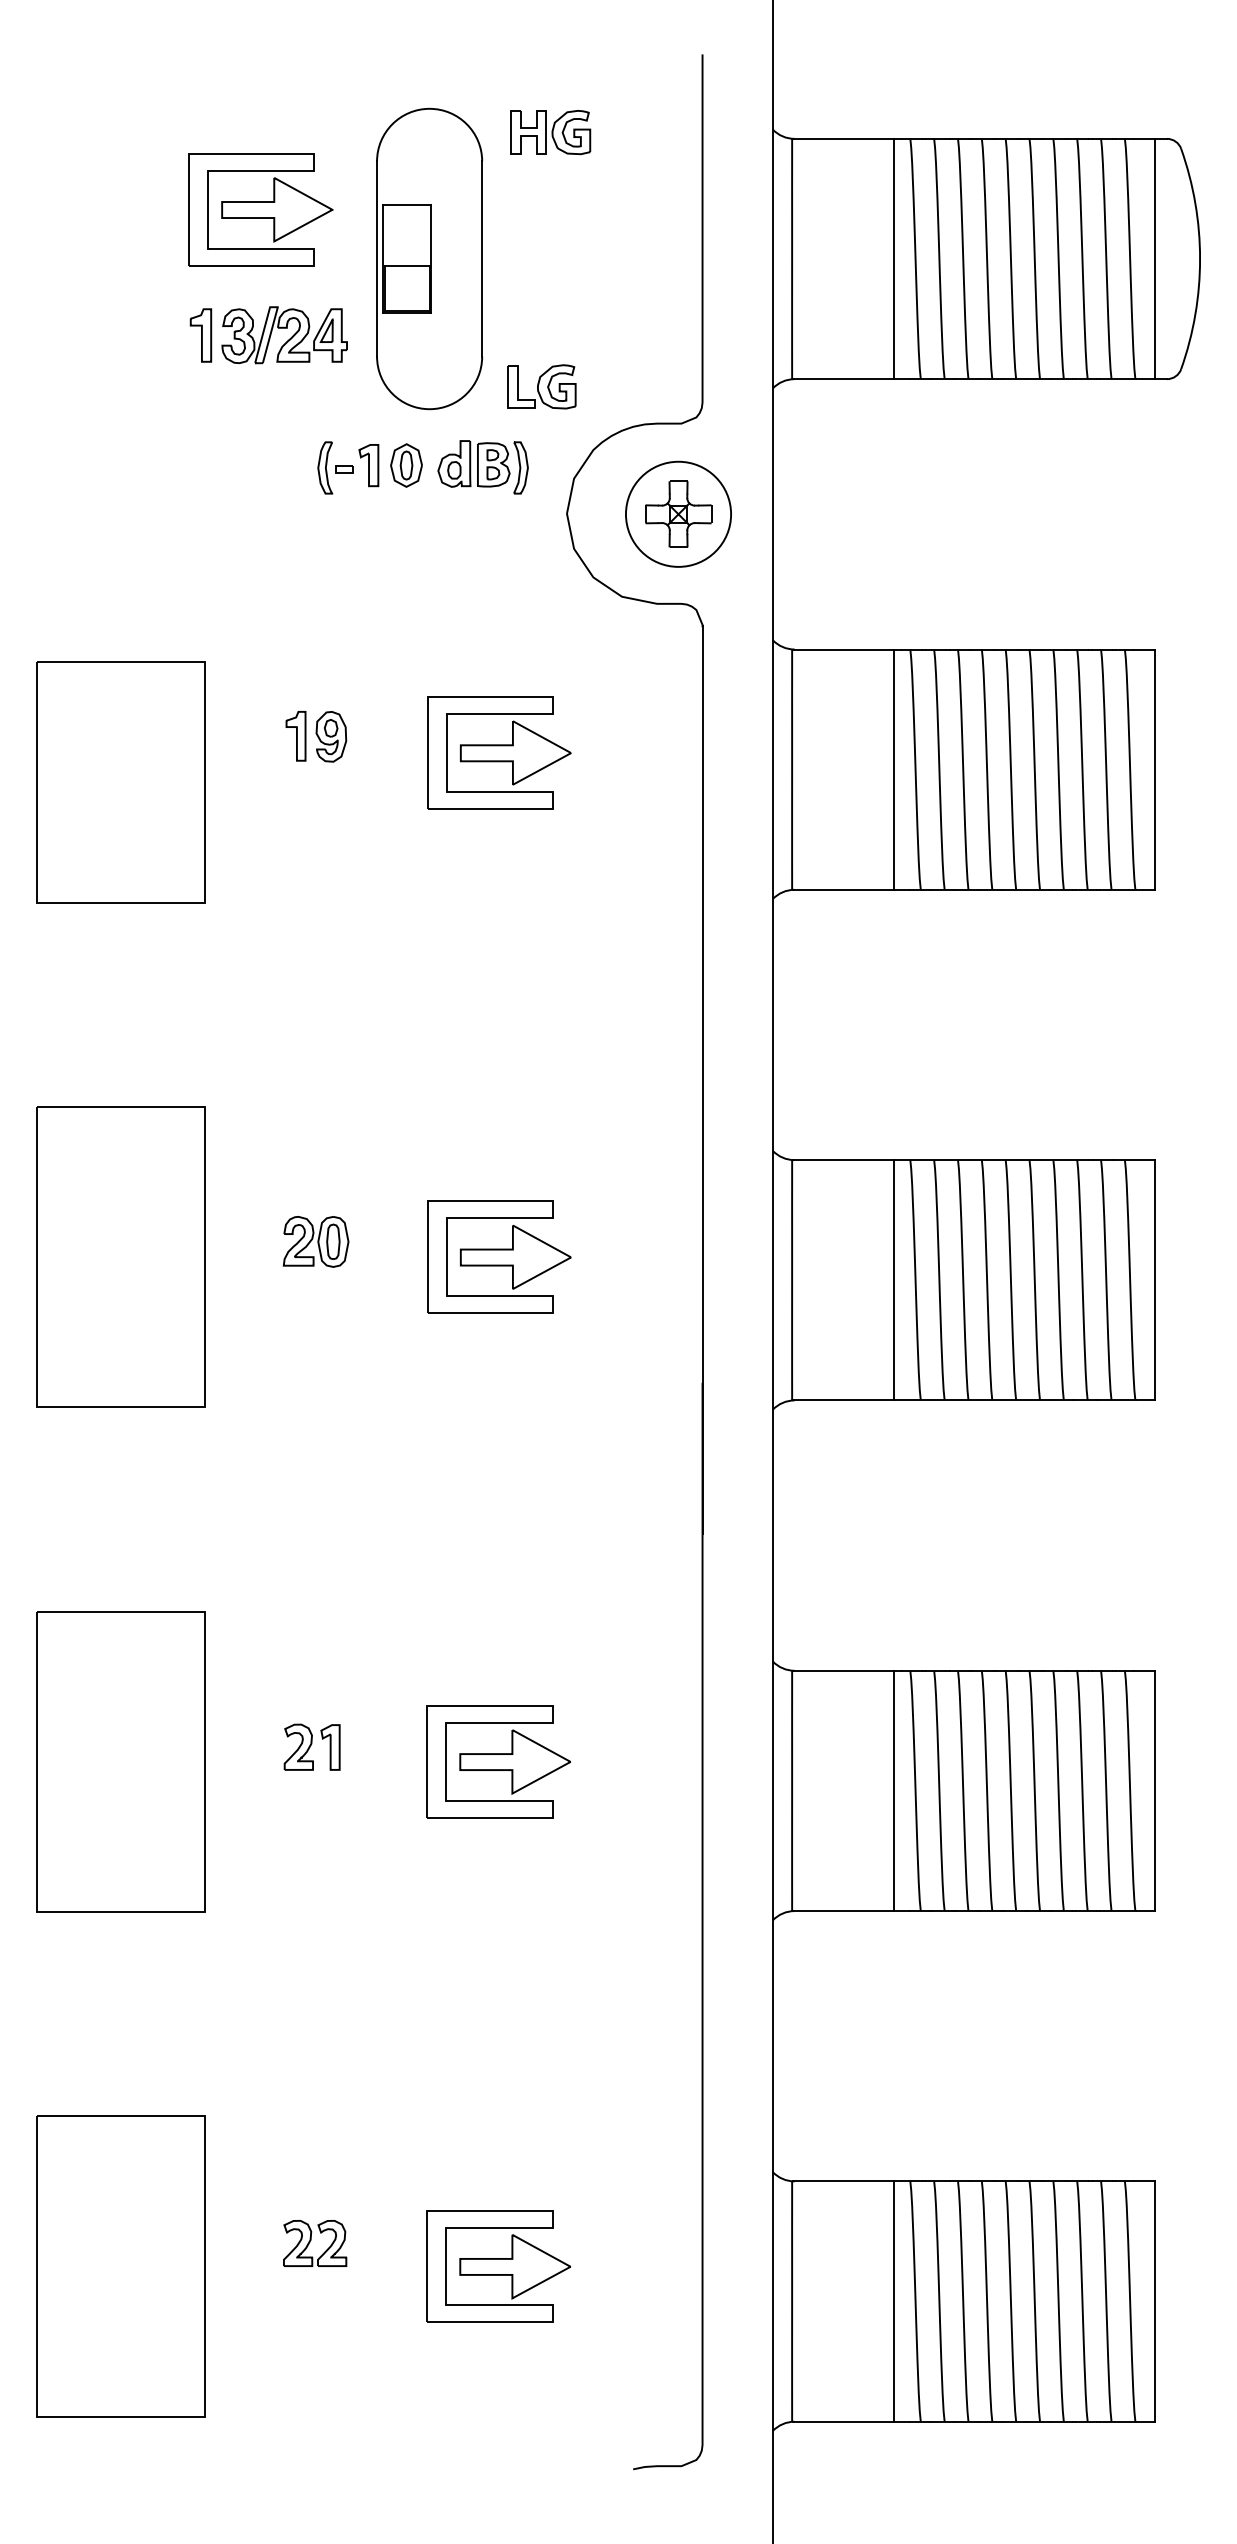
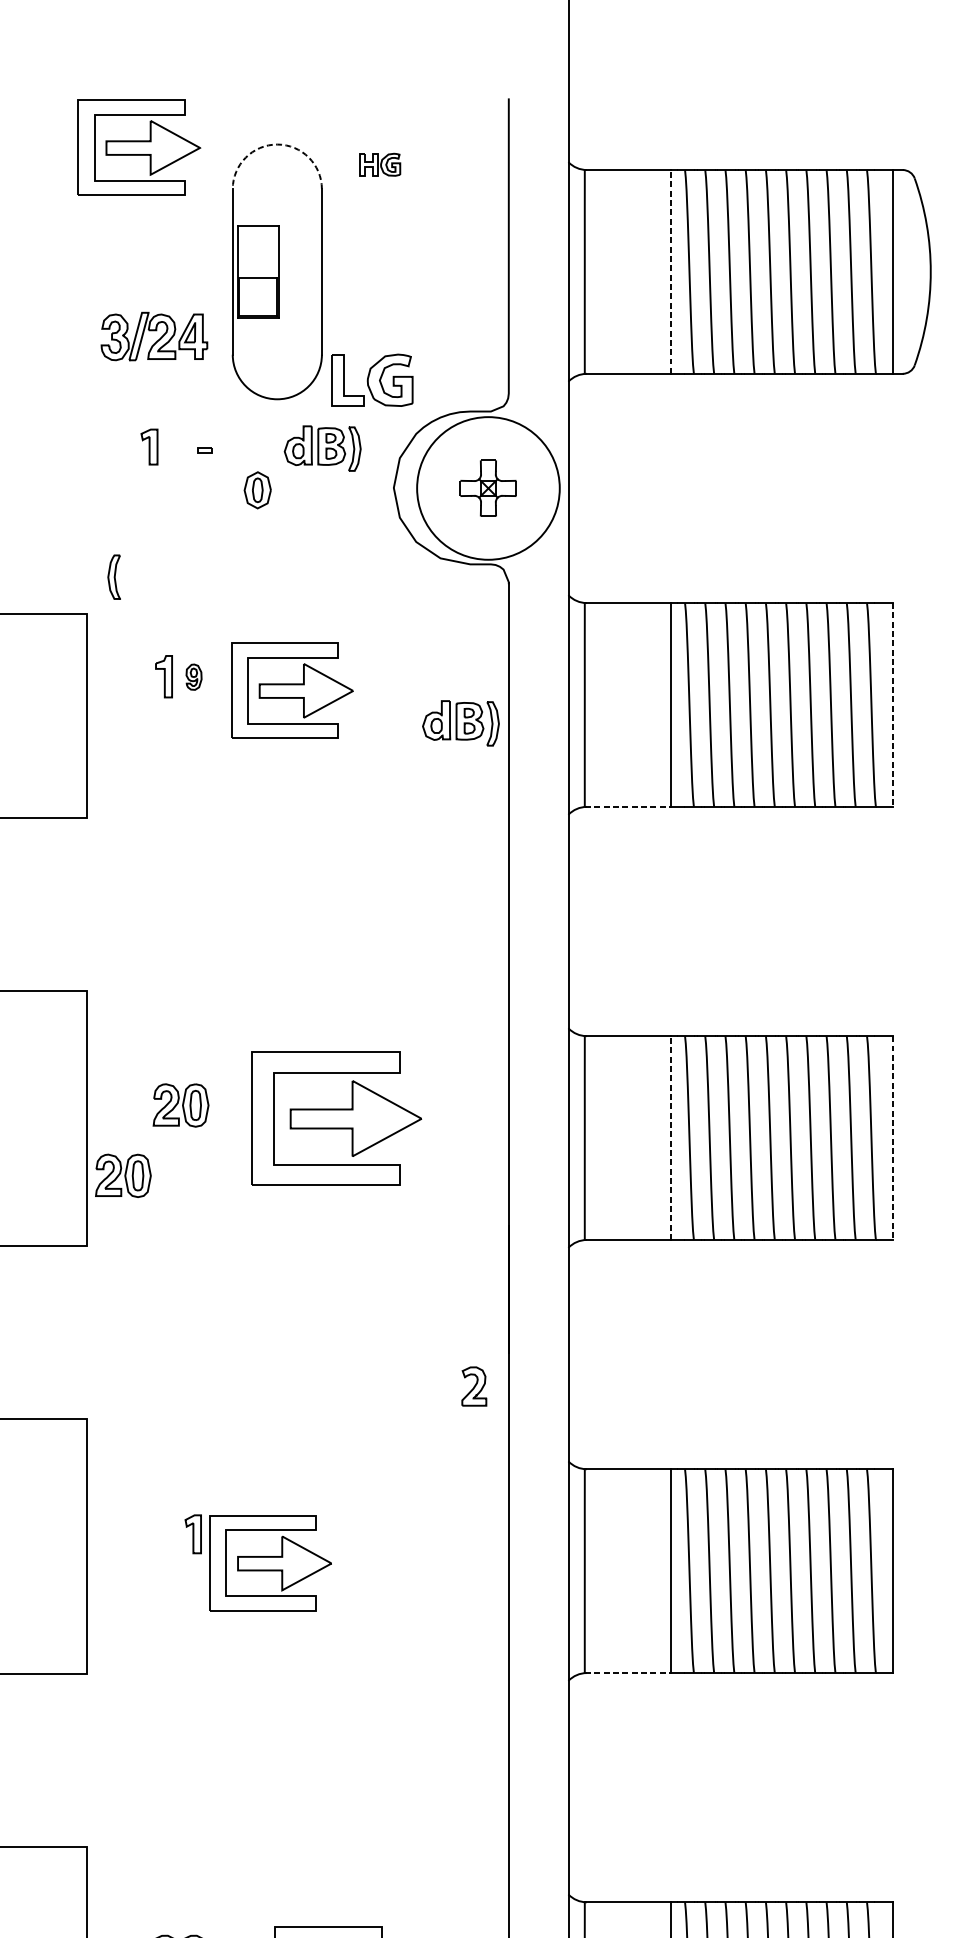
arc: (429, 108) -> (277, 144), solid -> dashed
part: (550, 132) -> (379, 164), size x0.6
part: (260, 209) -> (139, 147), moved
line: (893, 258) -> (670, 271), solid -> dashed
part: (200, 335) -> (83, 336), removed
part: (541, 386) -> (372, 380), size x1.4
part: (368, 465) -> (149, 447), moved
part: (406, 465) -> (257, 490), moved
part: (325, 467) -> (114, 576), moved
circle: (678, 513) -> (488, 487), size x1.6
part: (331, 736) -> (194, 676), size x0.6
part: (499, 752) -> (292, 690), moved
line: (1155, 770) -> (892, 705), solid -> dashed
part: (645, 791) -> (460, 723), added
line: (843, 889) -> (628, 806), solid -> dashed
part: (499, 1256) -> (336, 1117), size x1.4
line: (893, 1279) -> (670, 1137), solid -> dashed
line: (1155, 1280) -> (892, 1138), solid -> dashed
part: (247, 1324) -> (122, 1175), added
part: (298, 1746) -> (474, 1385), moved
part: (498, 1761) -> (270, 1563), moved
line: (843, 1911) -> (628, 1673), solid -> dashed

